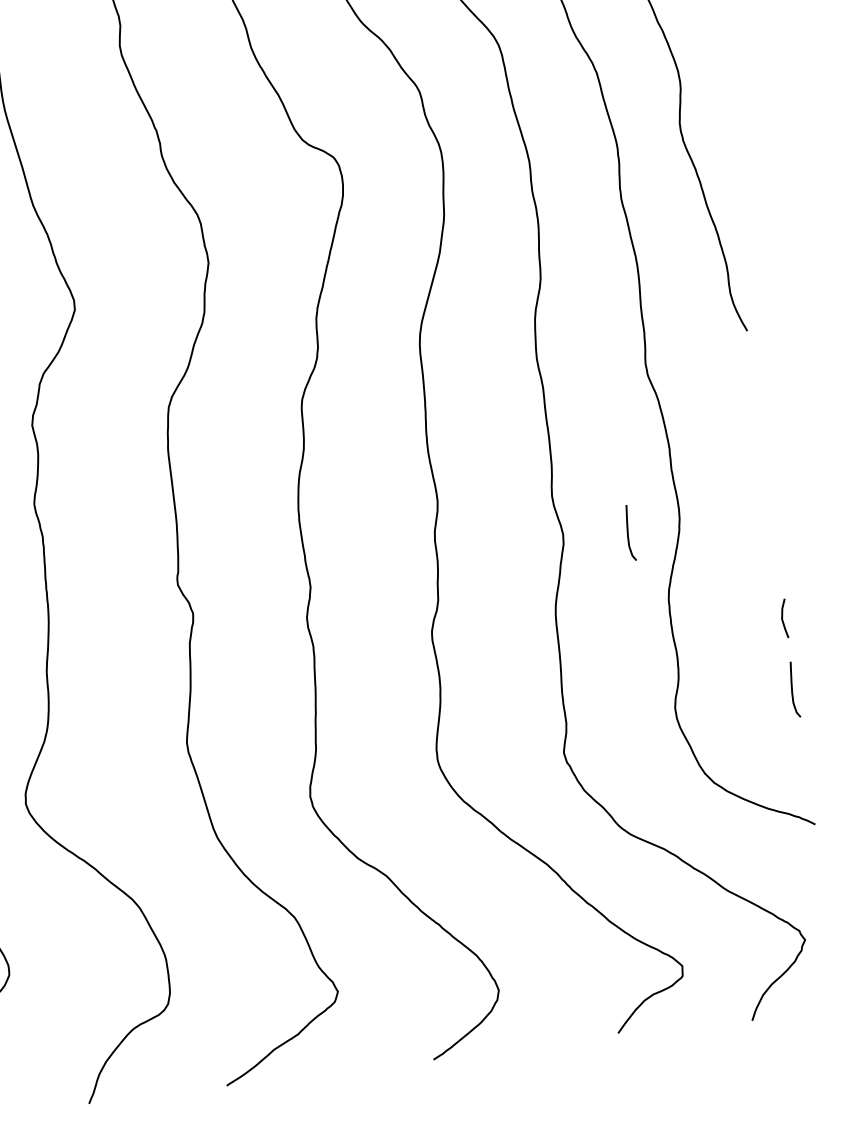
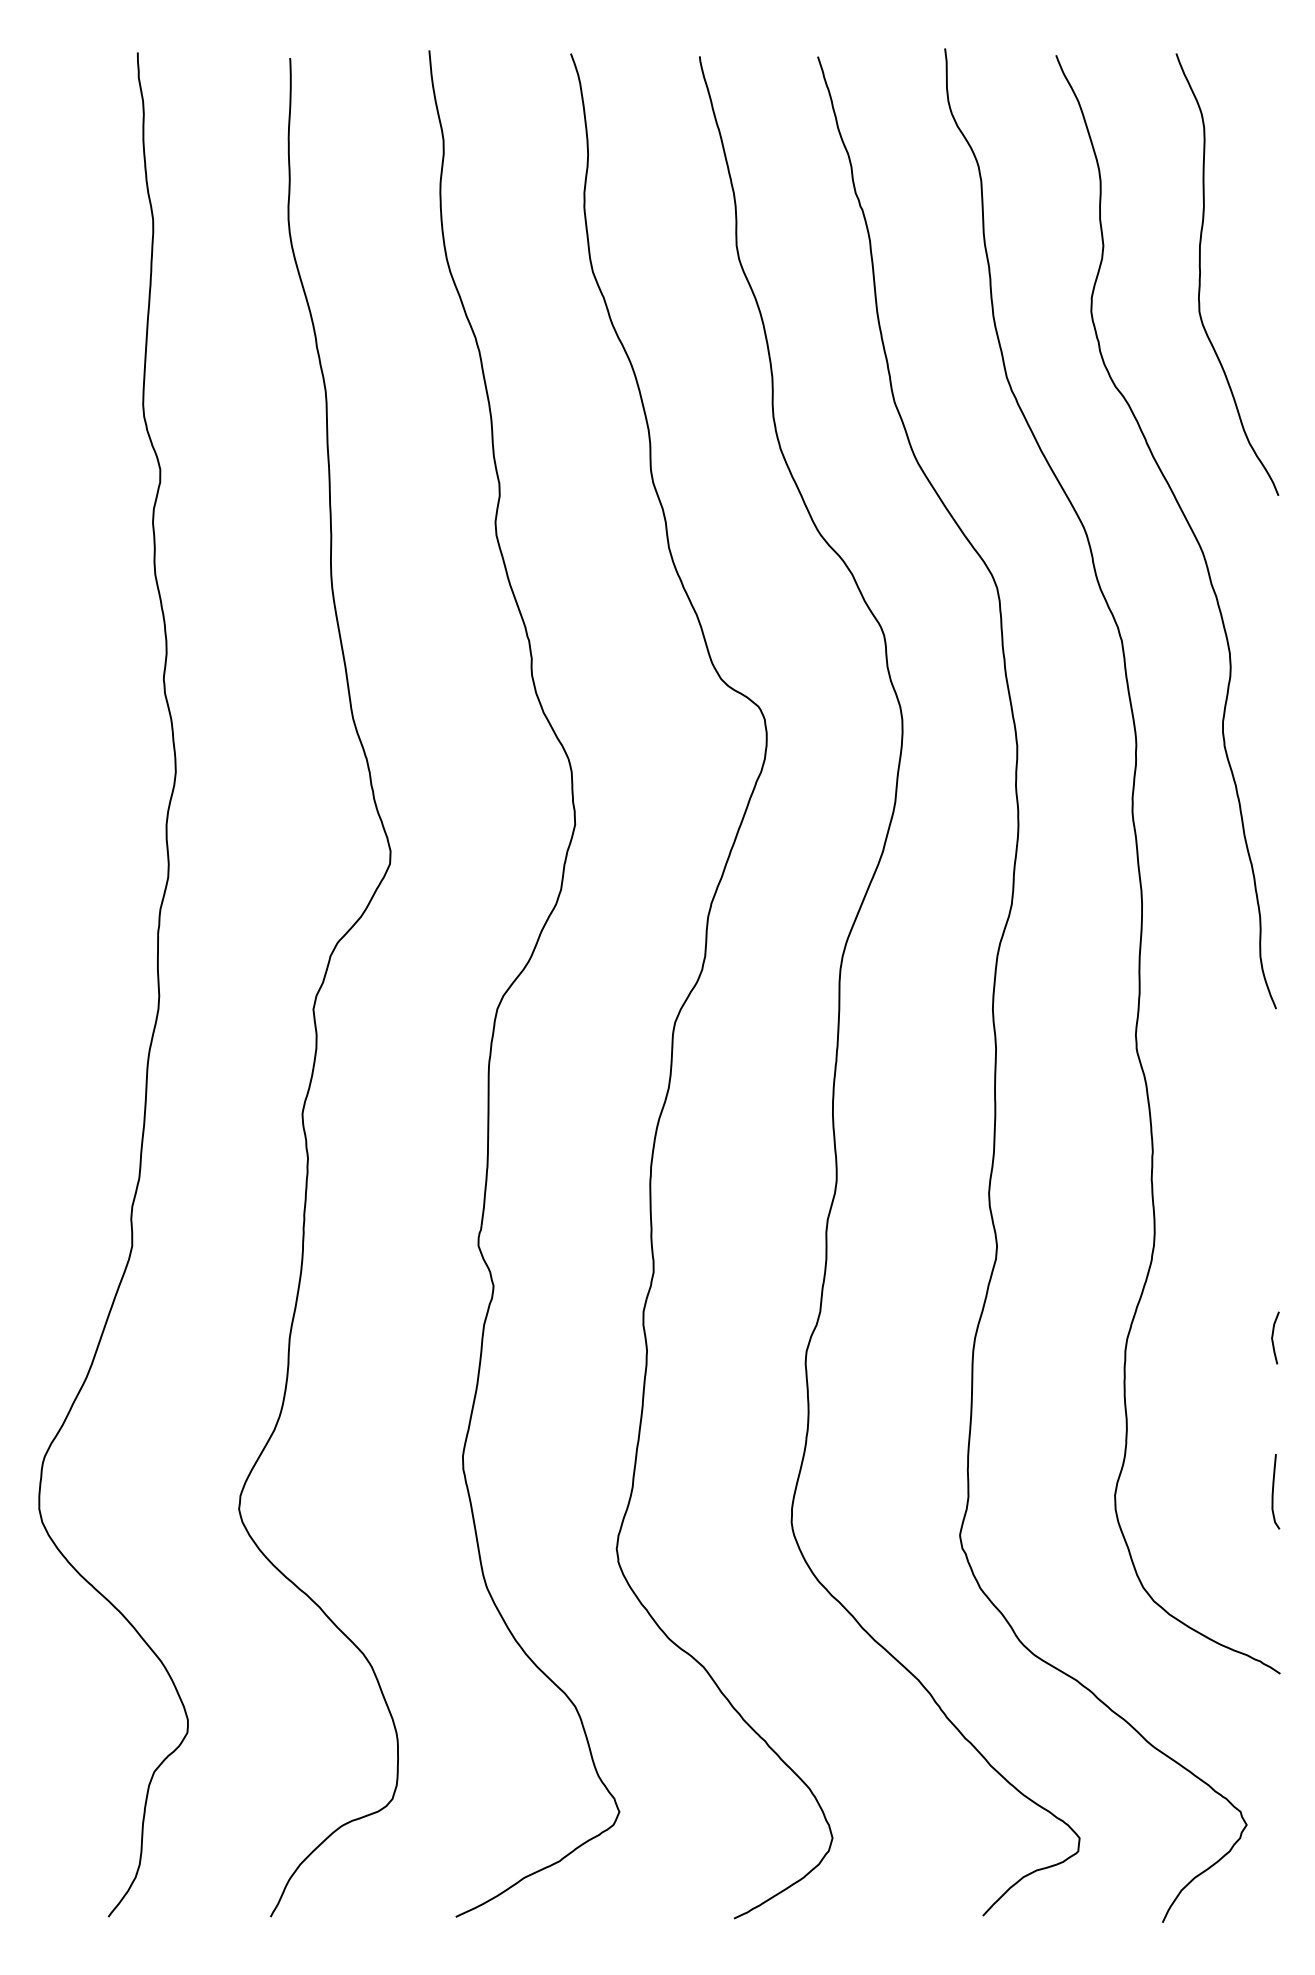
curve: (628, 533) -> (1083, 1255), removed
curve: (783, 618) -> (1273, 1337), moved

